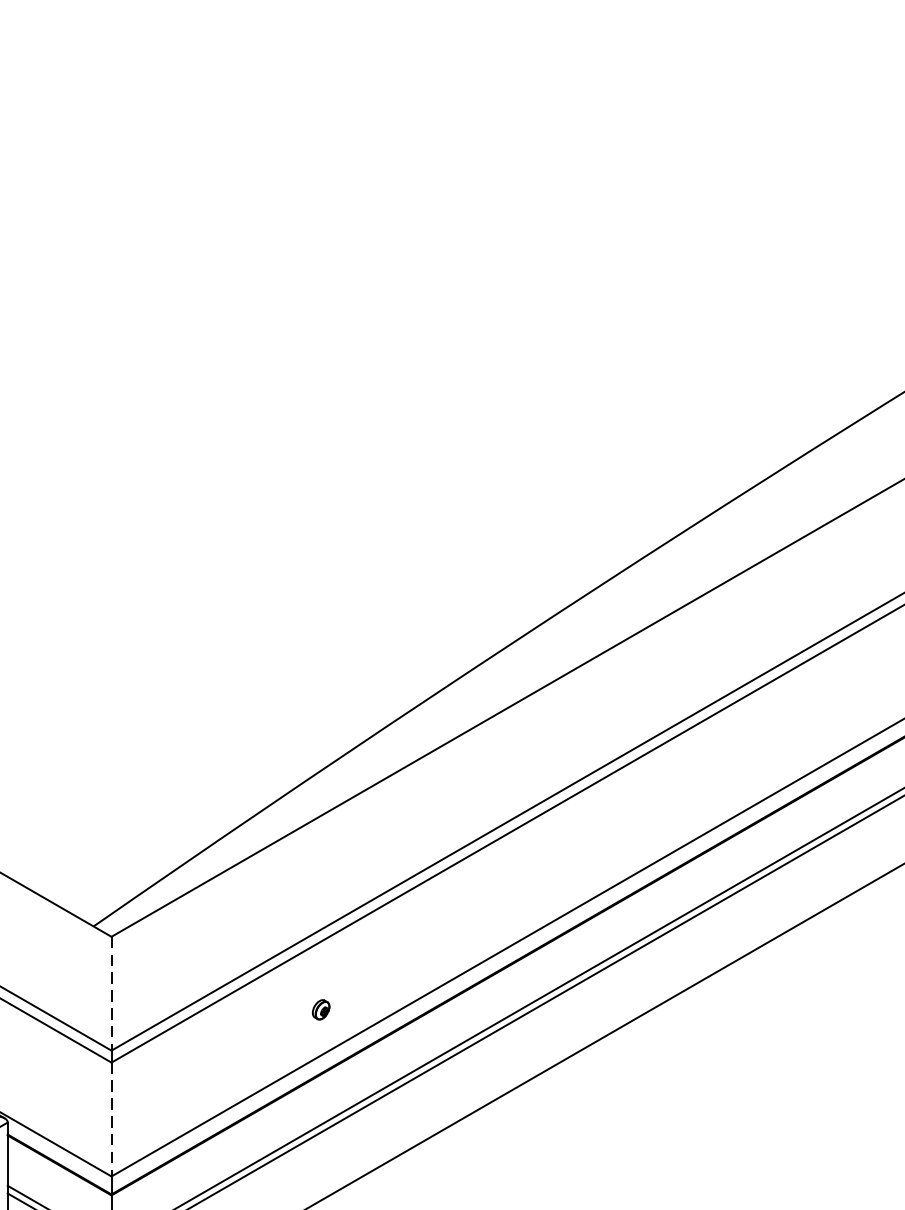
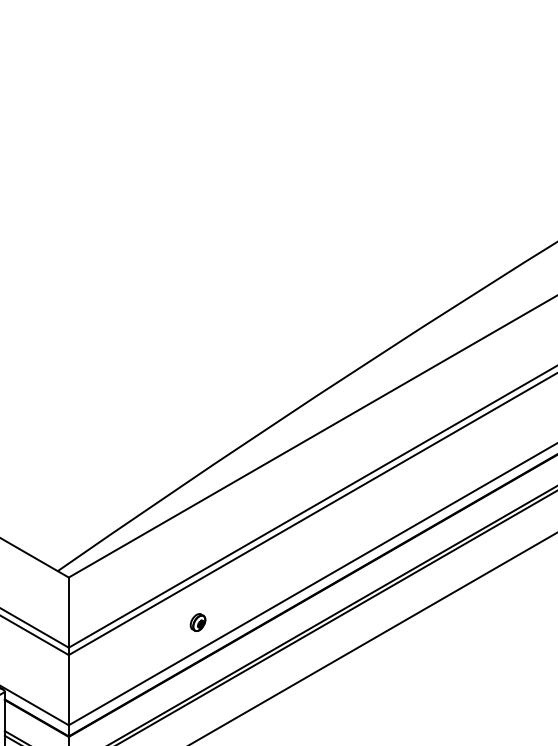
line: (111, 995) -> (68, 613), dashed -> solid
part: (320, 1009) -> (197, 622), size x1.43
line: (111, 1120) -> (68, 690), dashed -> solid

